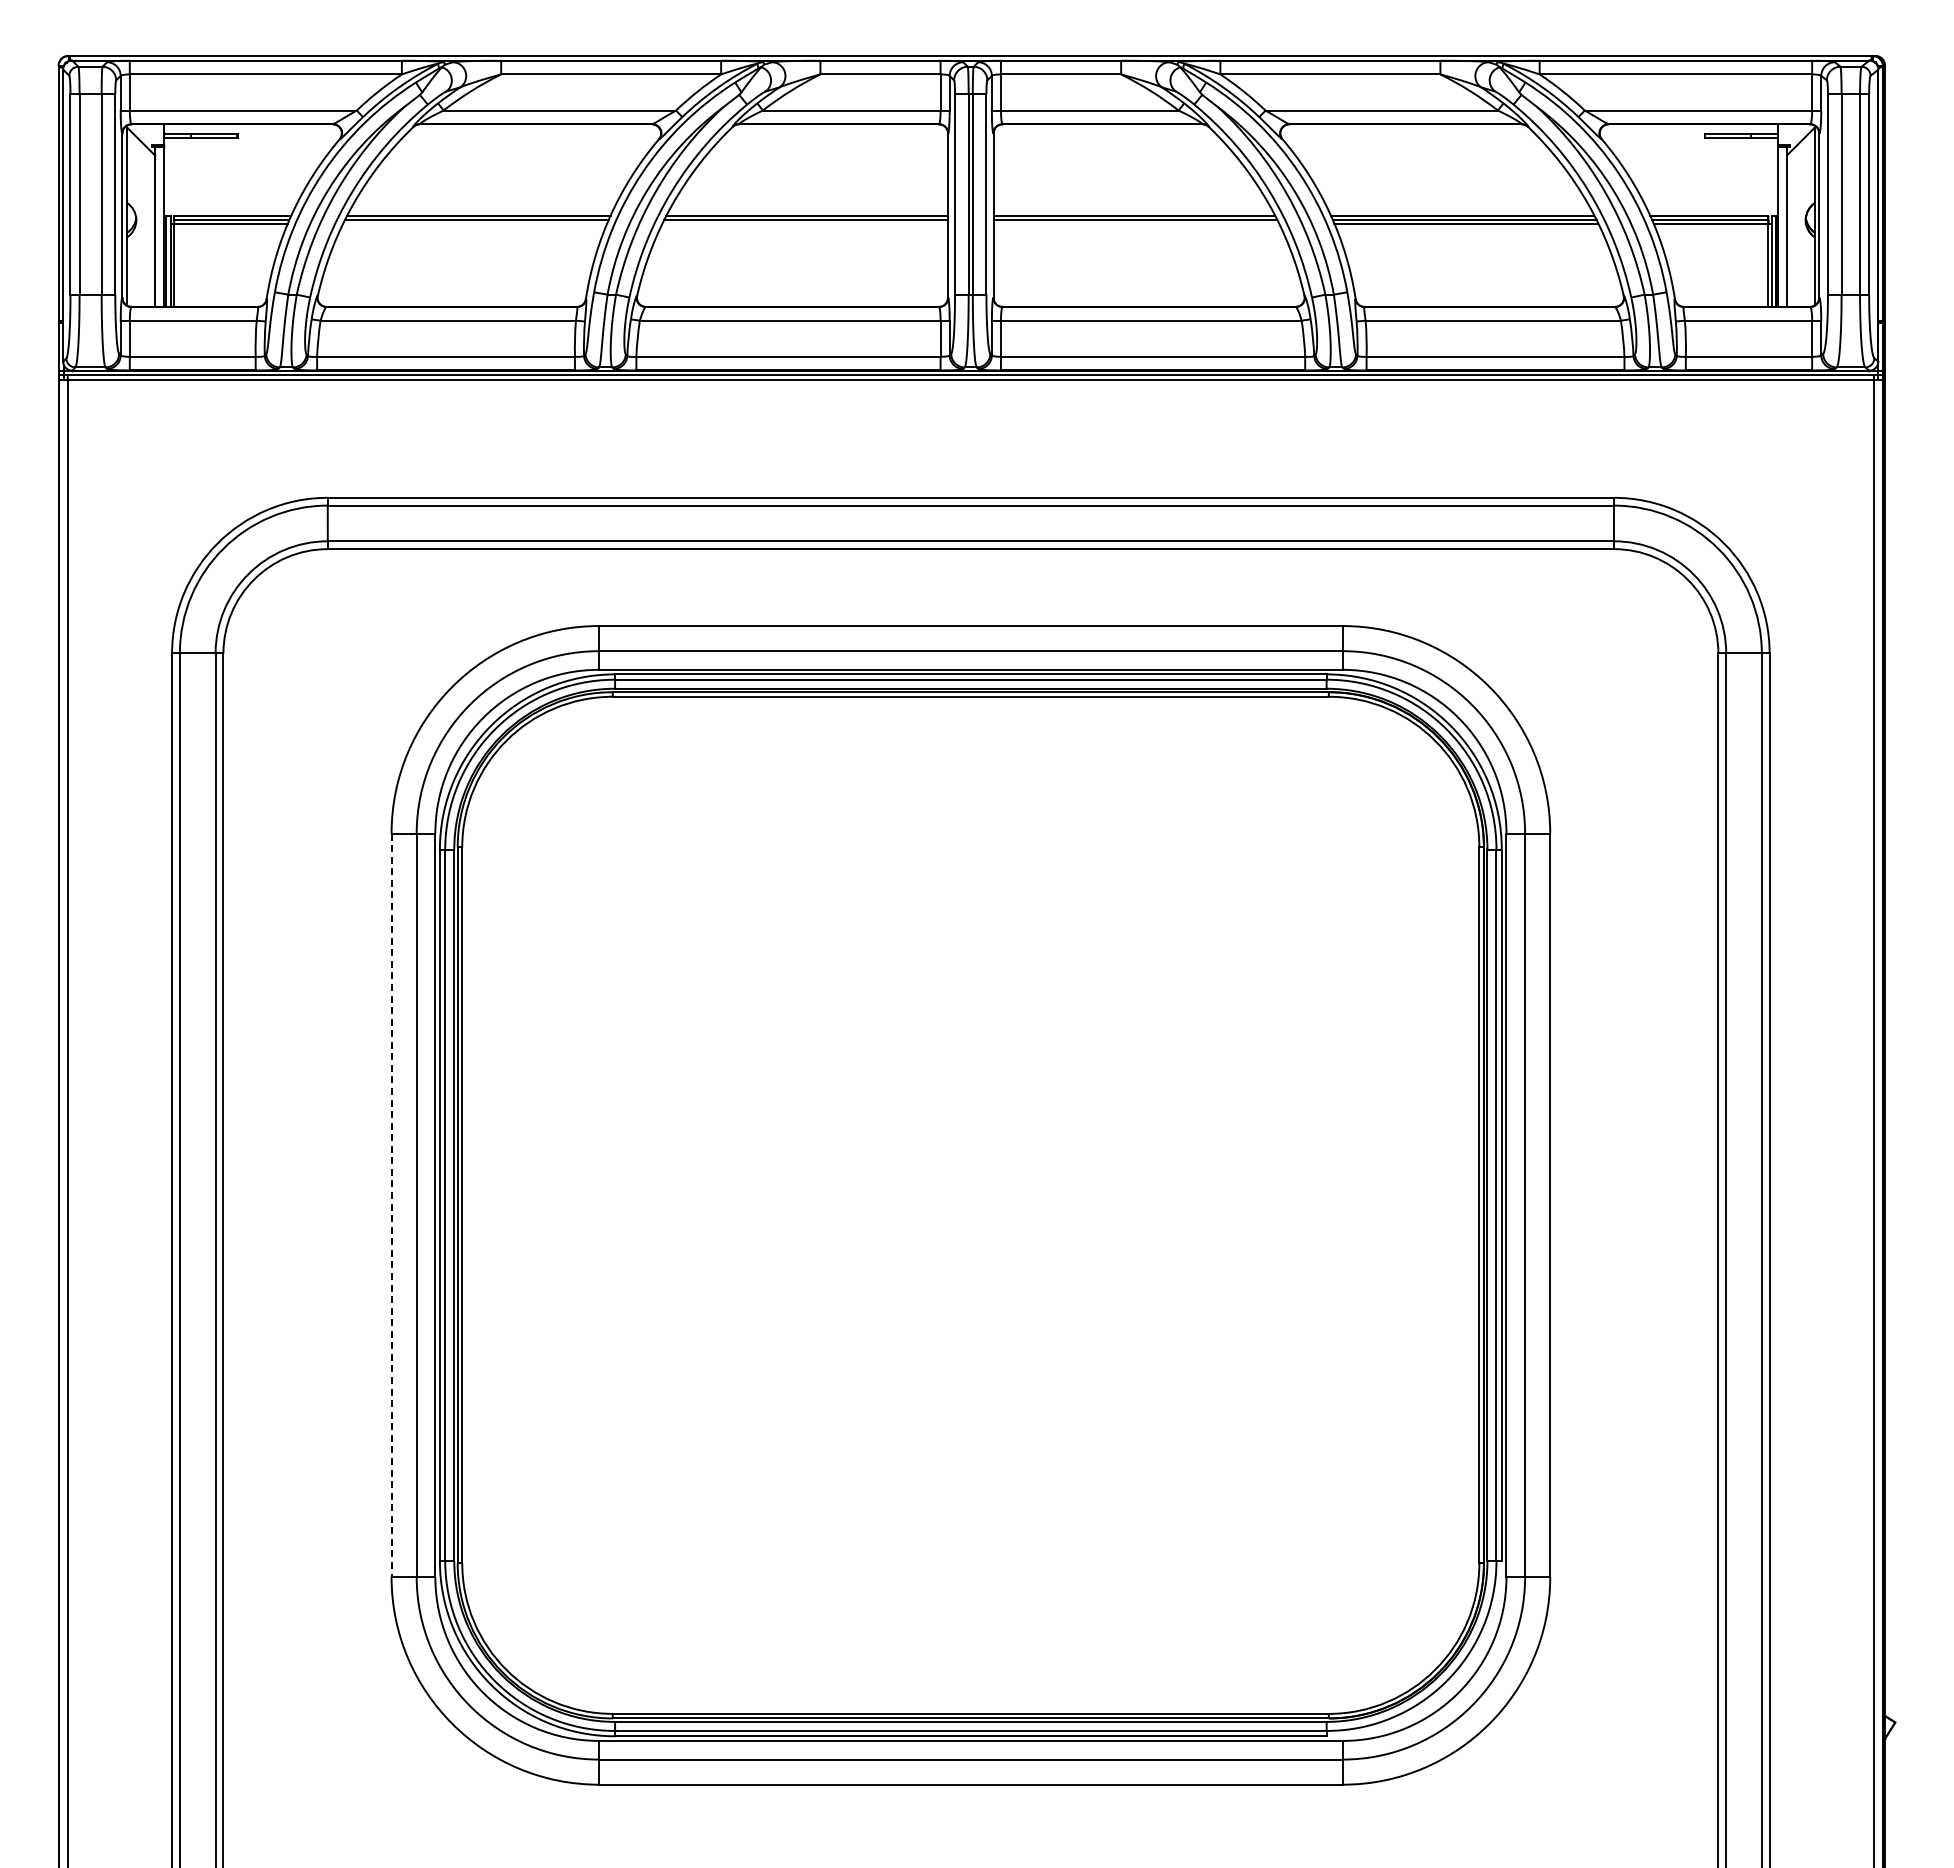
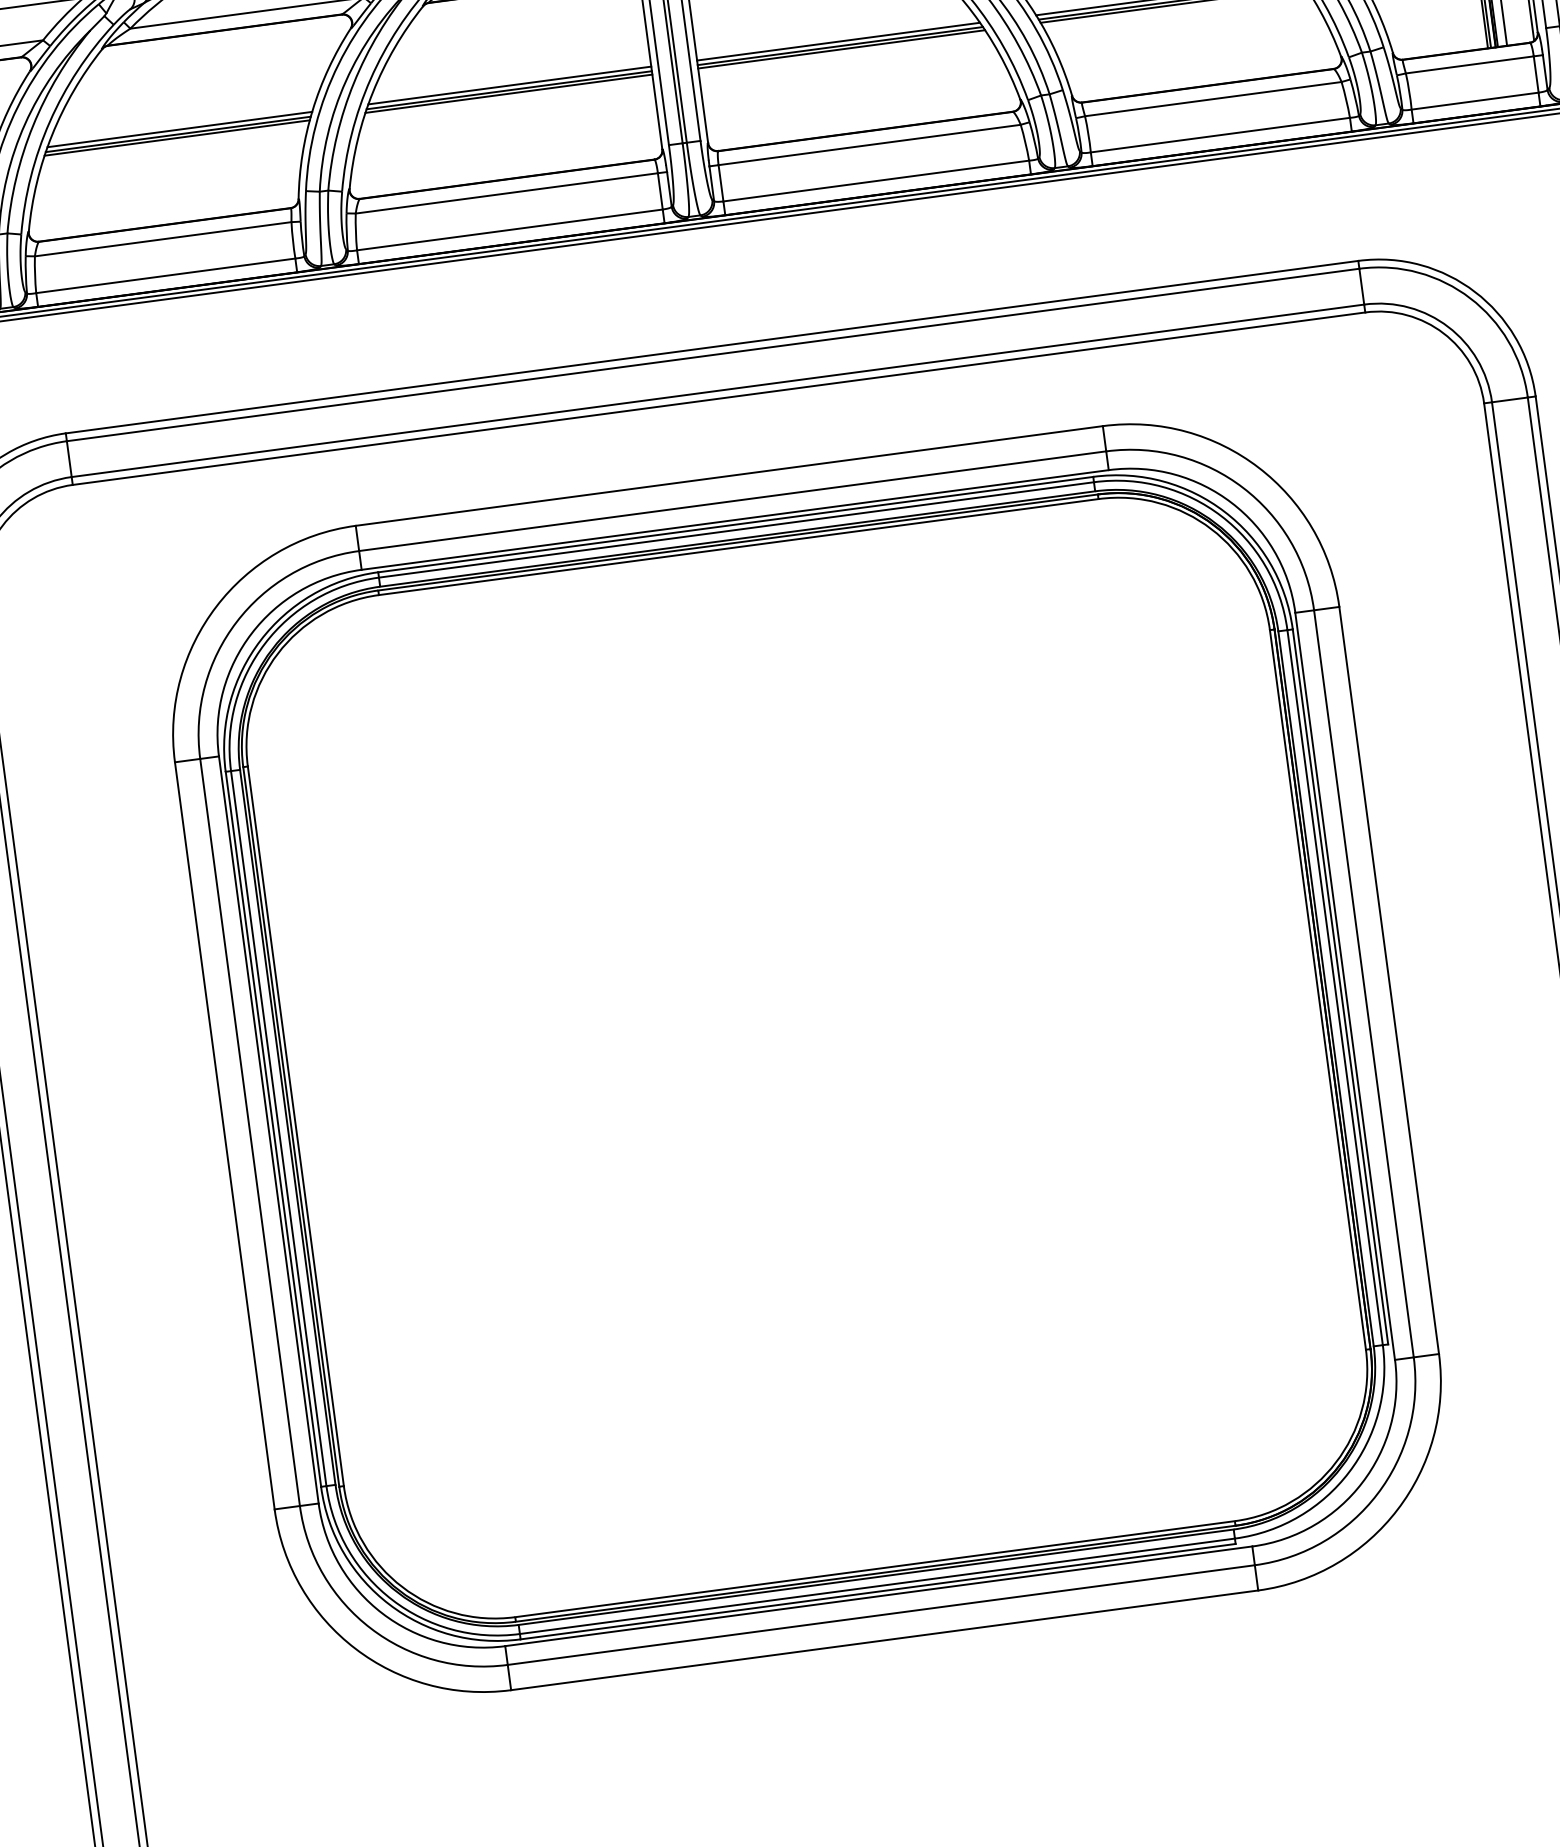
line: (475, 223) -> (177, 137), added
line: (805, 223) -> (509, 93), added
line: (1136, 223) -> (841, 49), added
line: (391, 1205) -> (224, 1135), dashed -> solid

